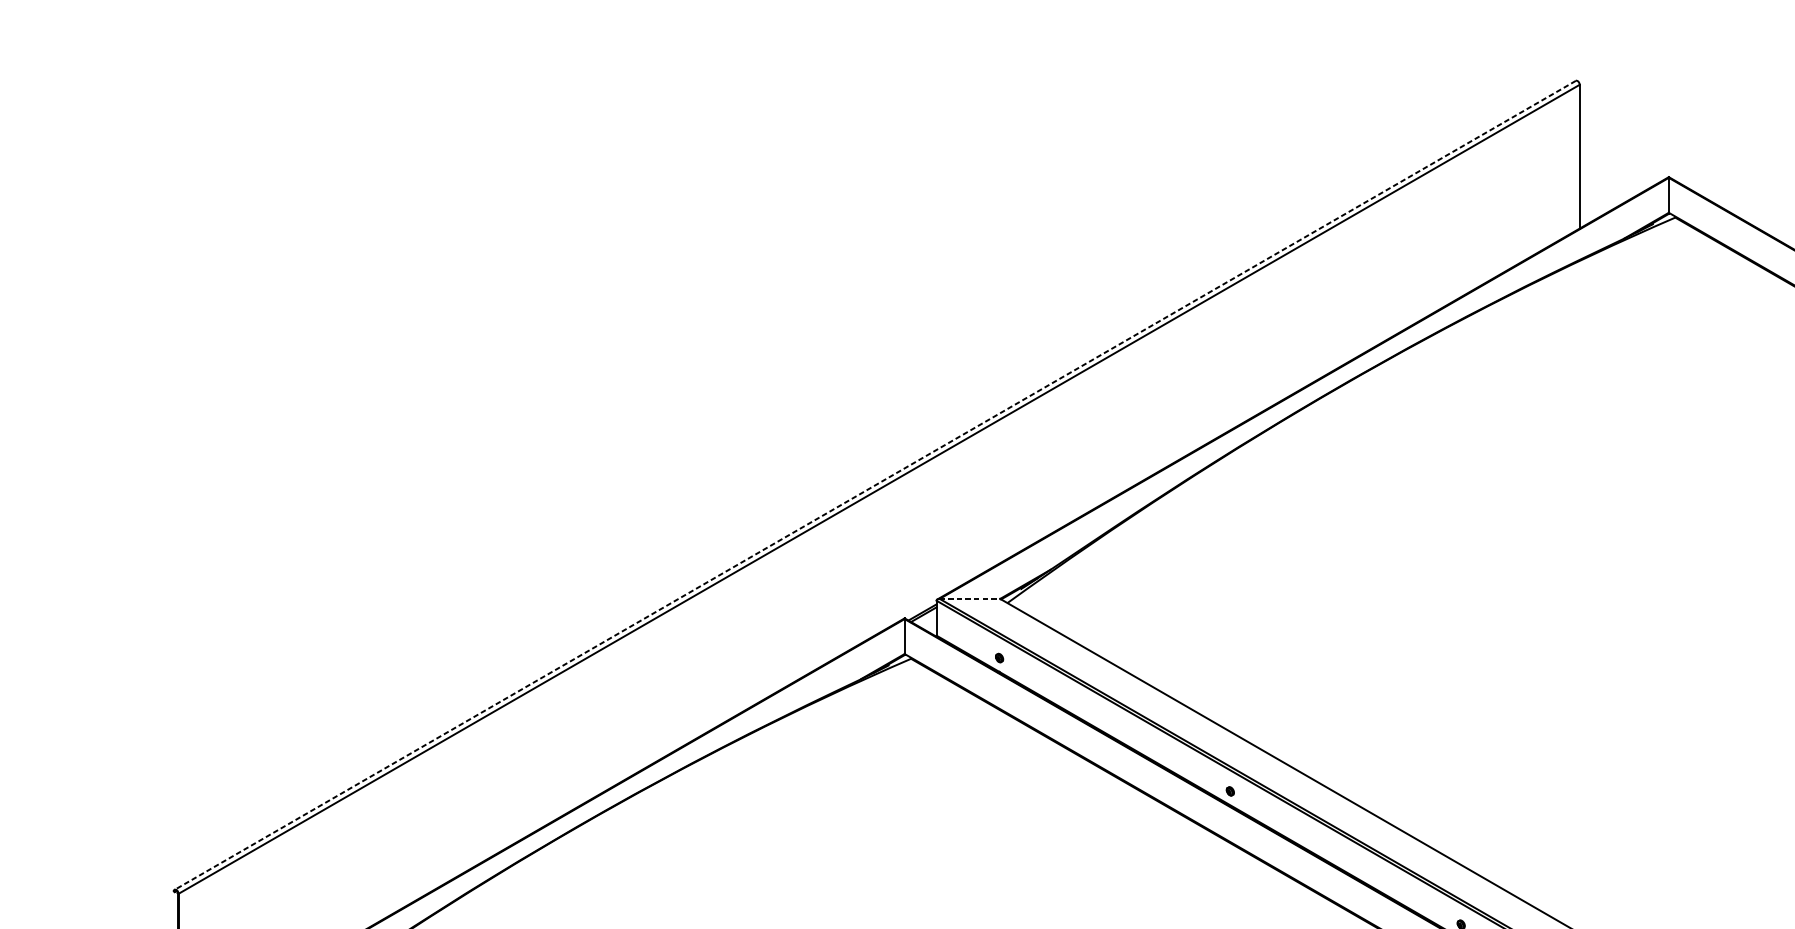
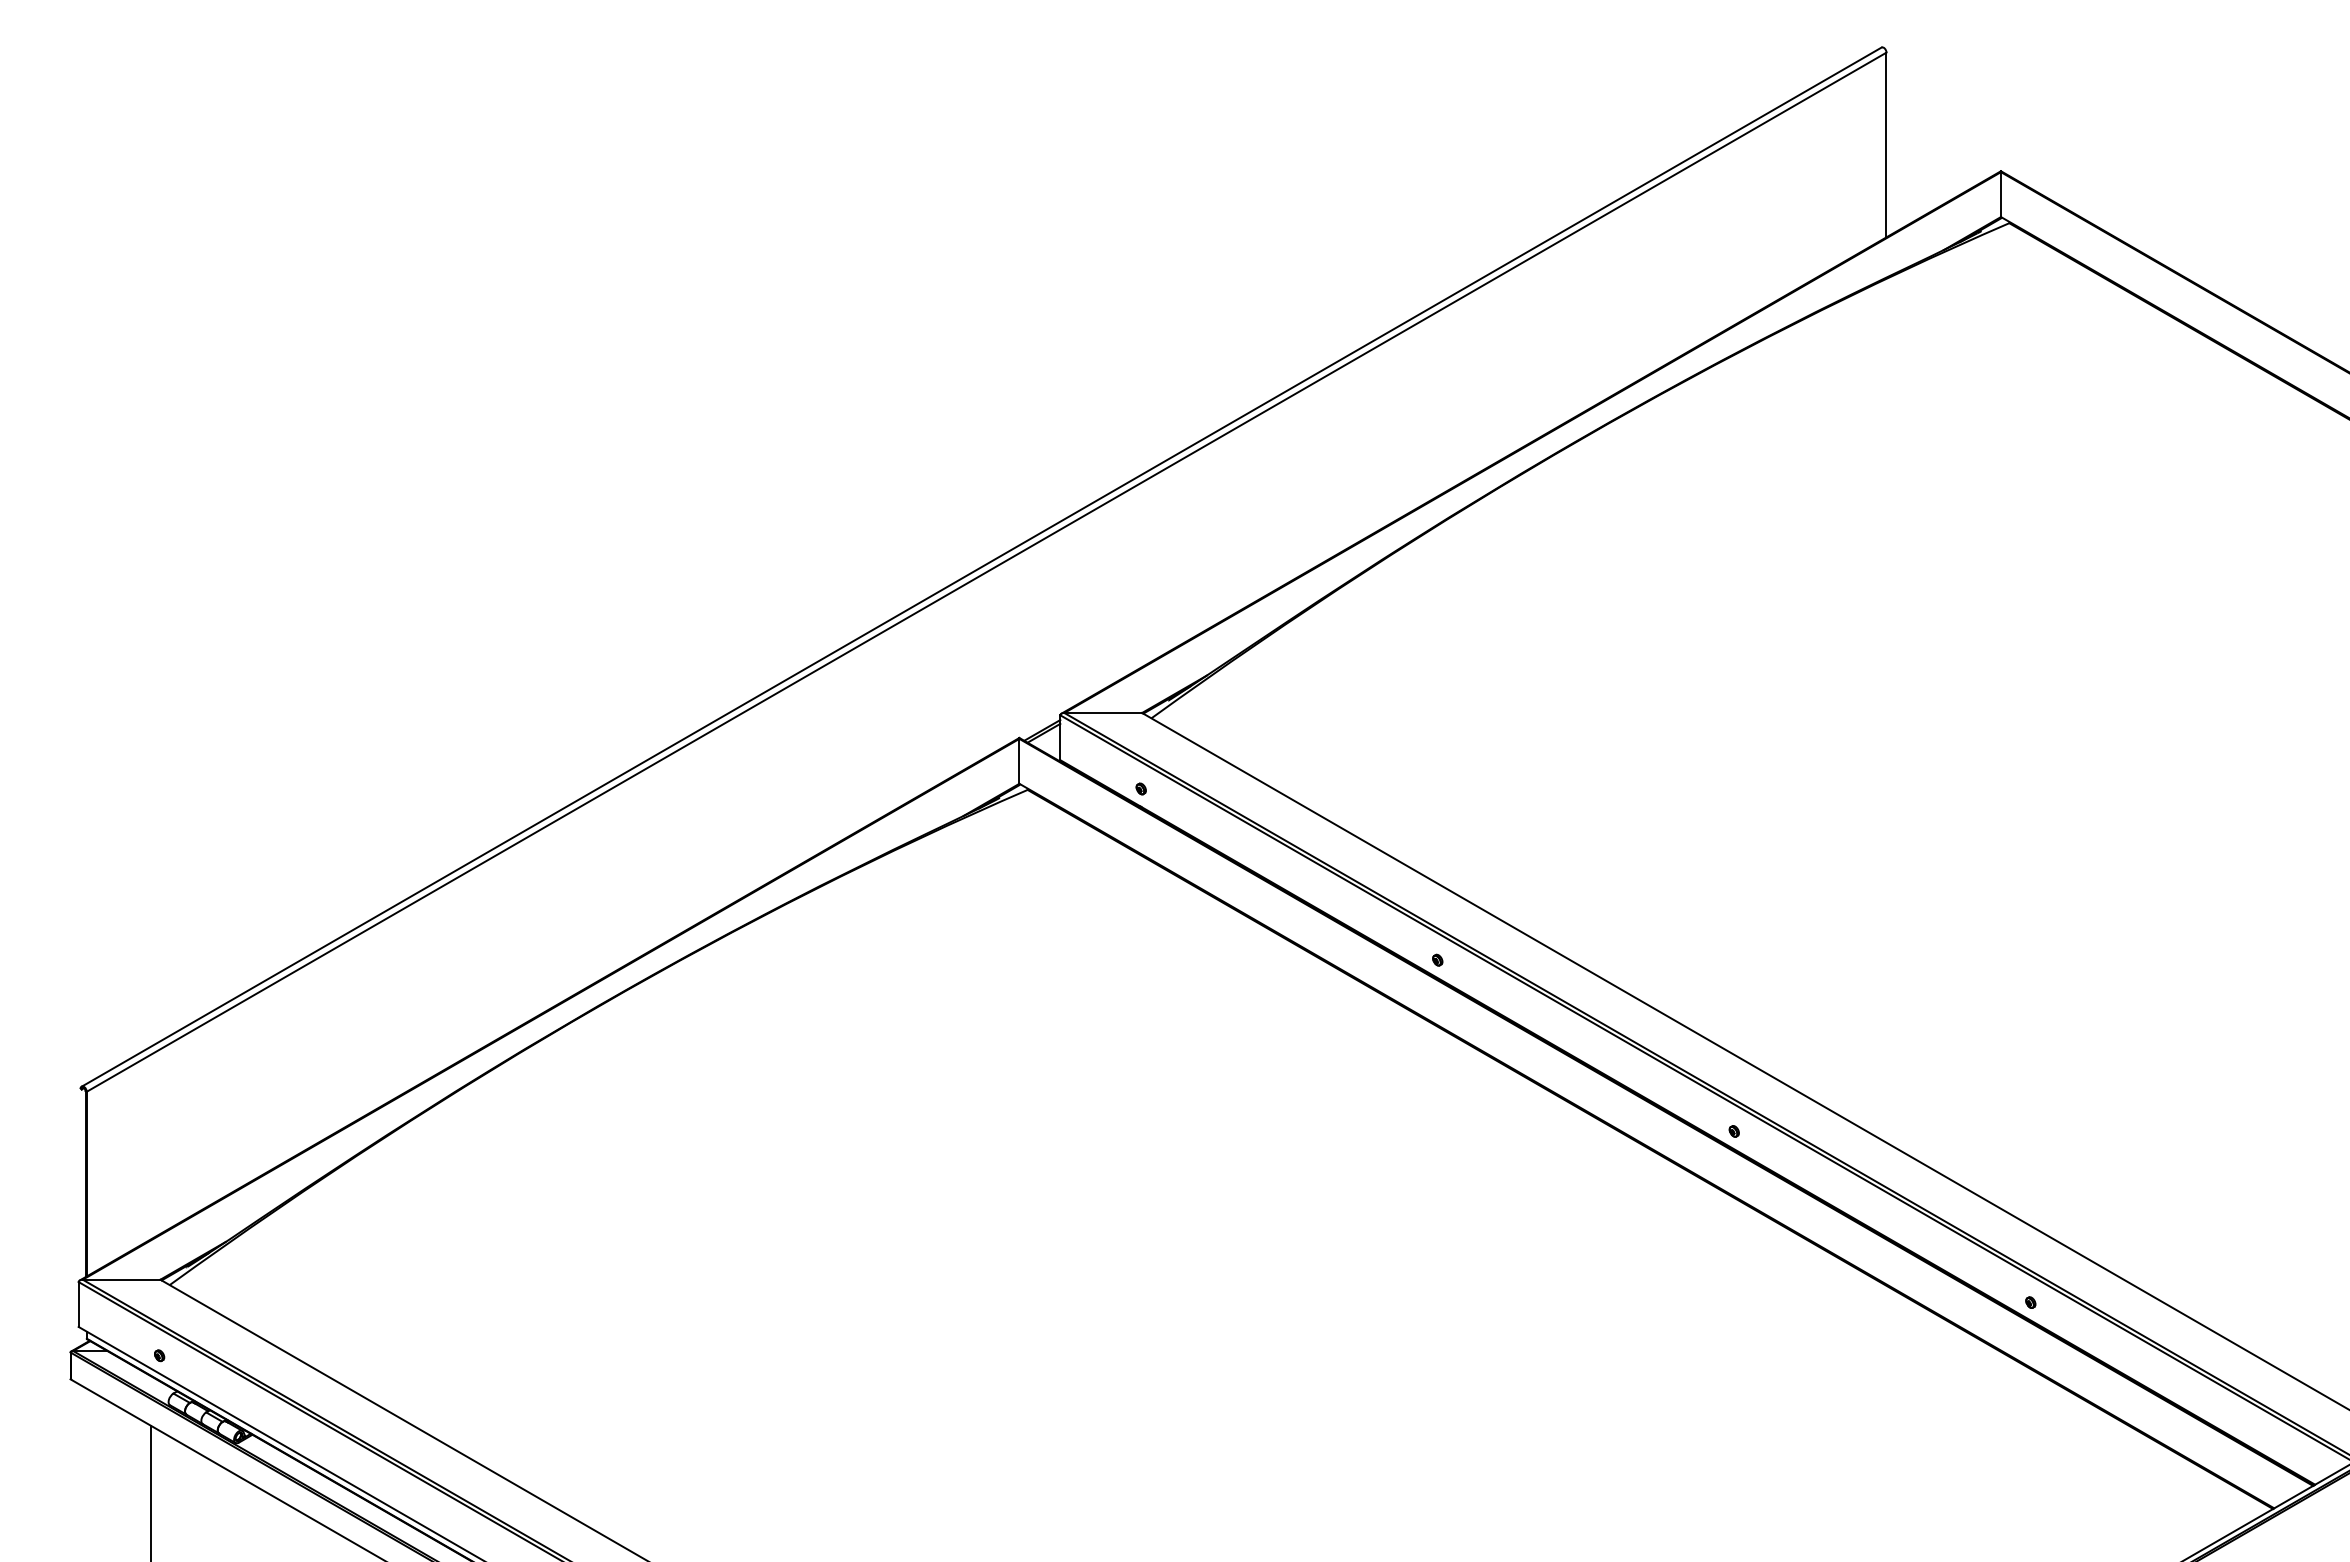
line: (875, 485) -> (981, 567), dashed -> solid
line: (970, 598) -> (1103, 712), dashed -> solid

